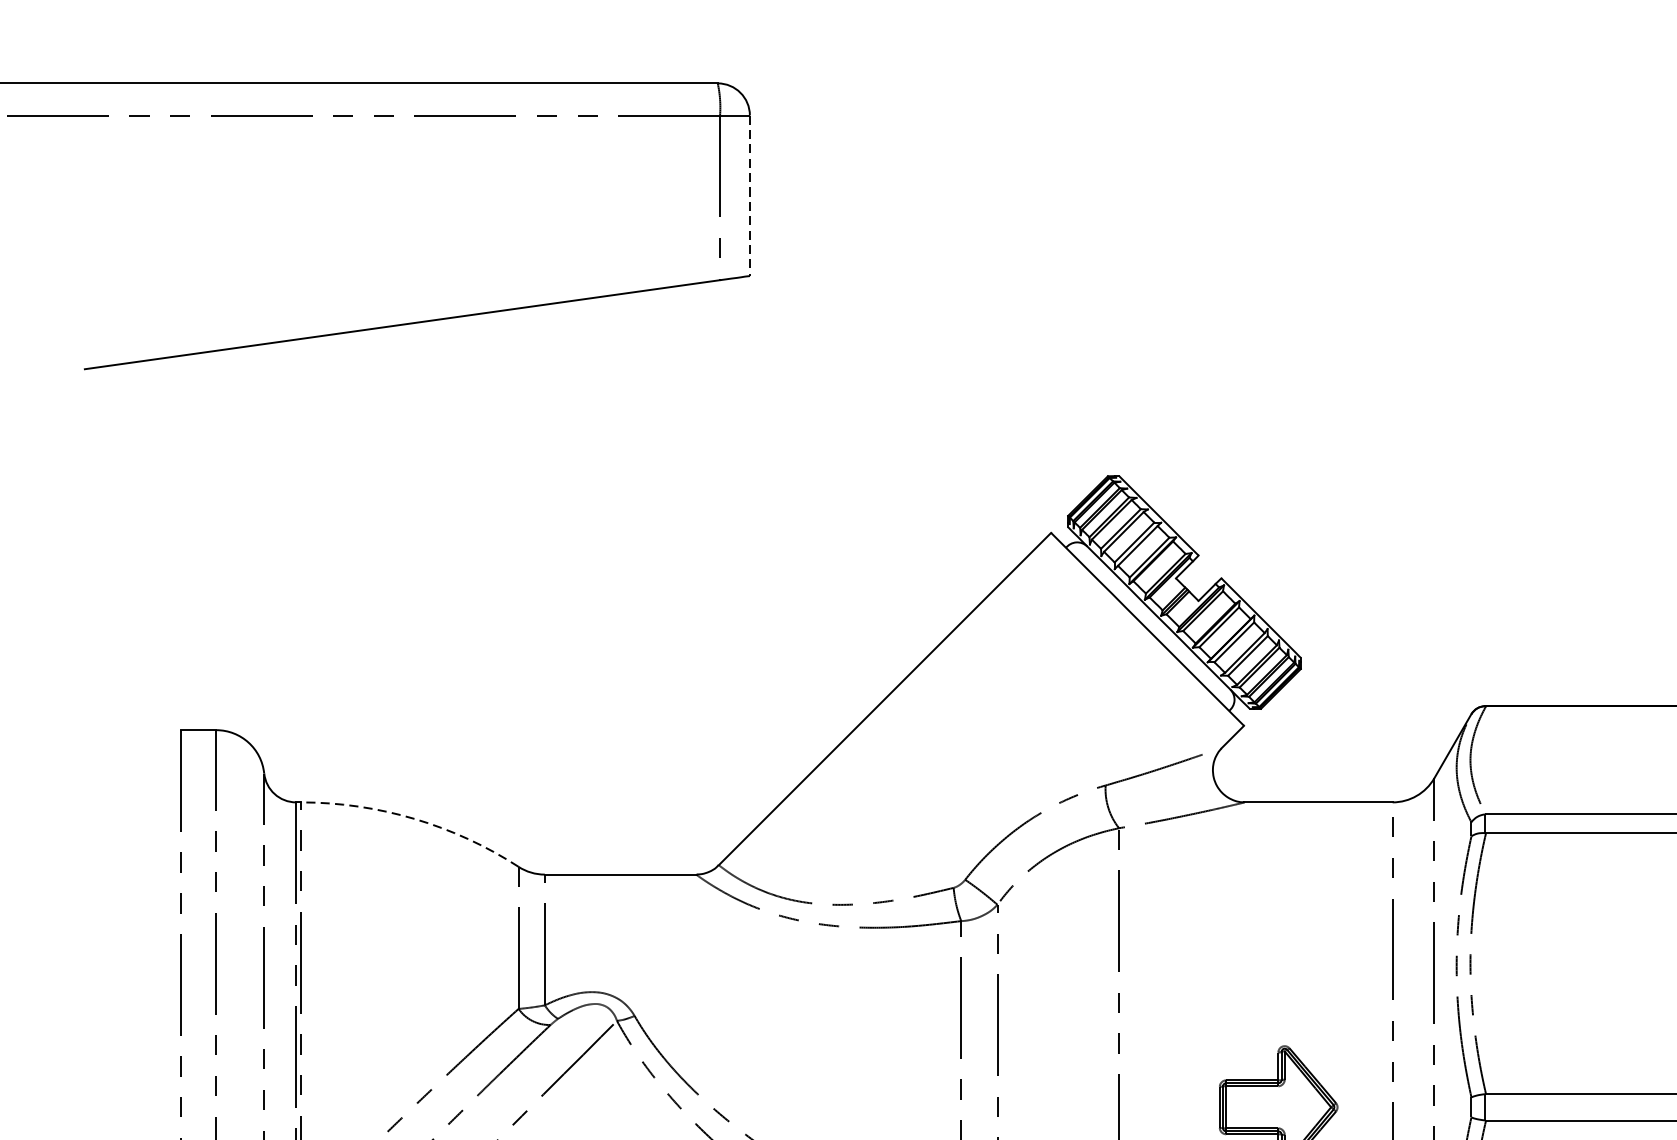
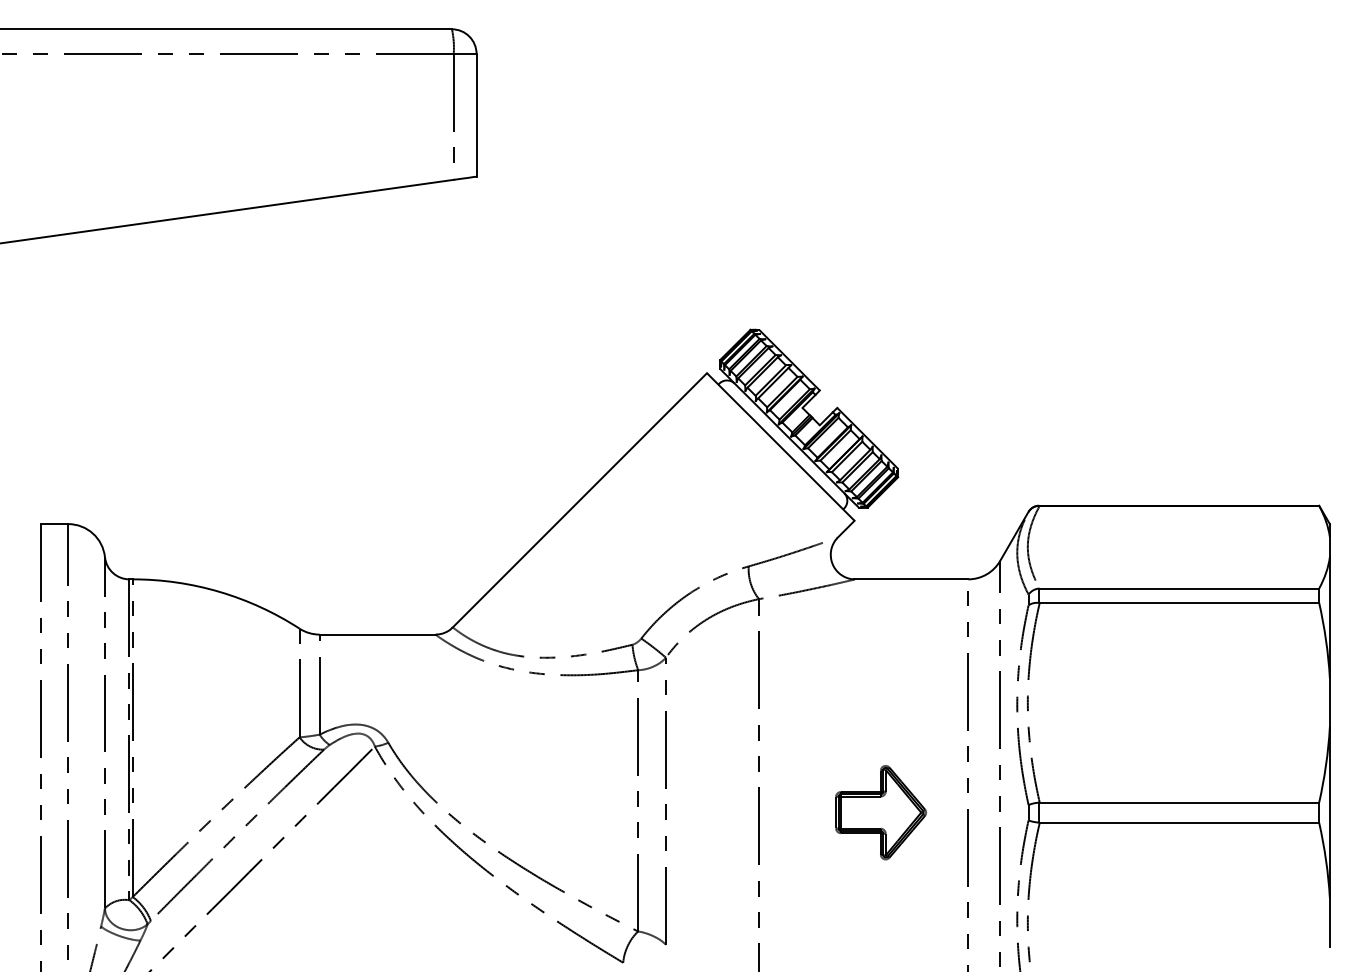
line: (749, 196) -> (476, 115), dashed -> solid
arc: (413, 818) -> (219, 591), dashed -> solid

